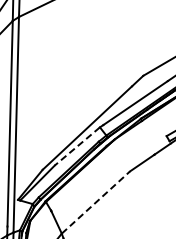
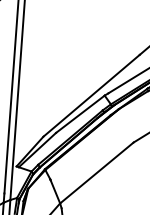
line: (77, 146) -> (80, 114), dashed -> solid
line: (96, 202) -> (97, 172), dashed -> solid

